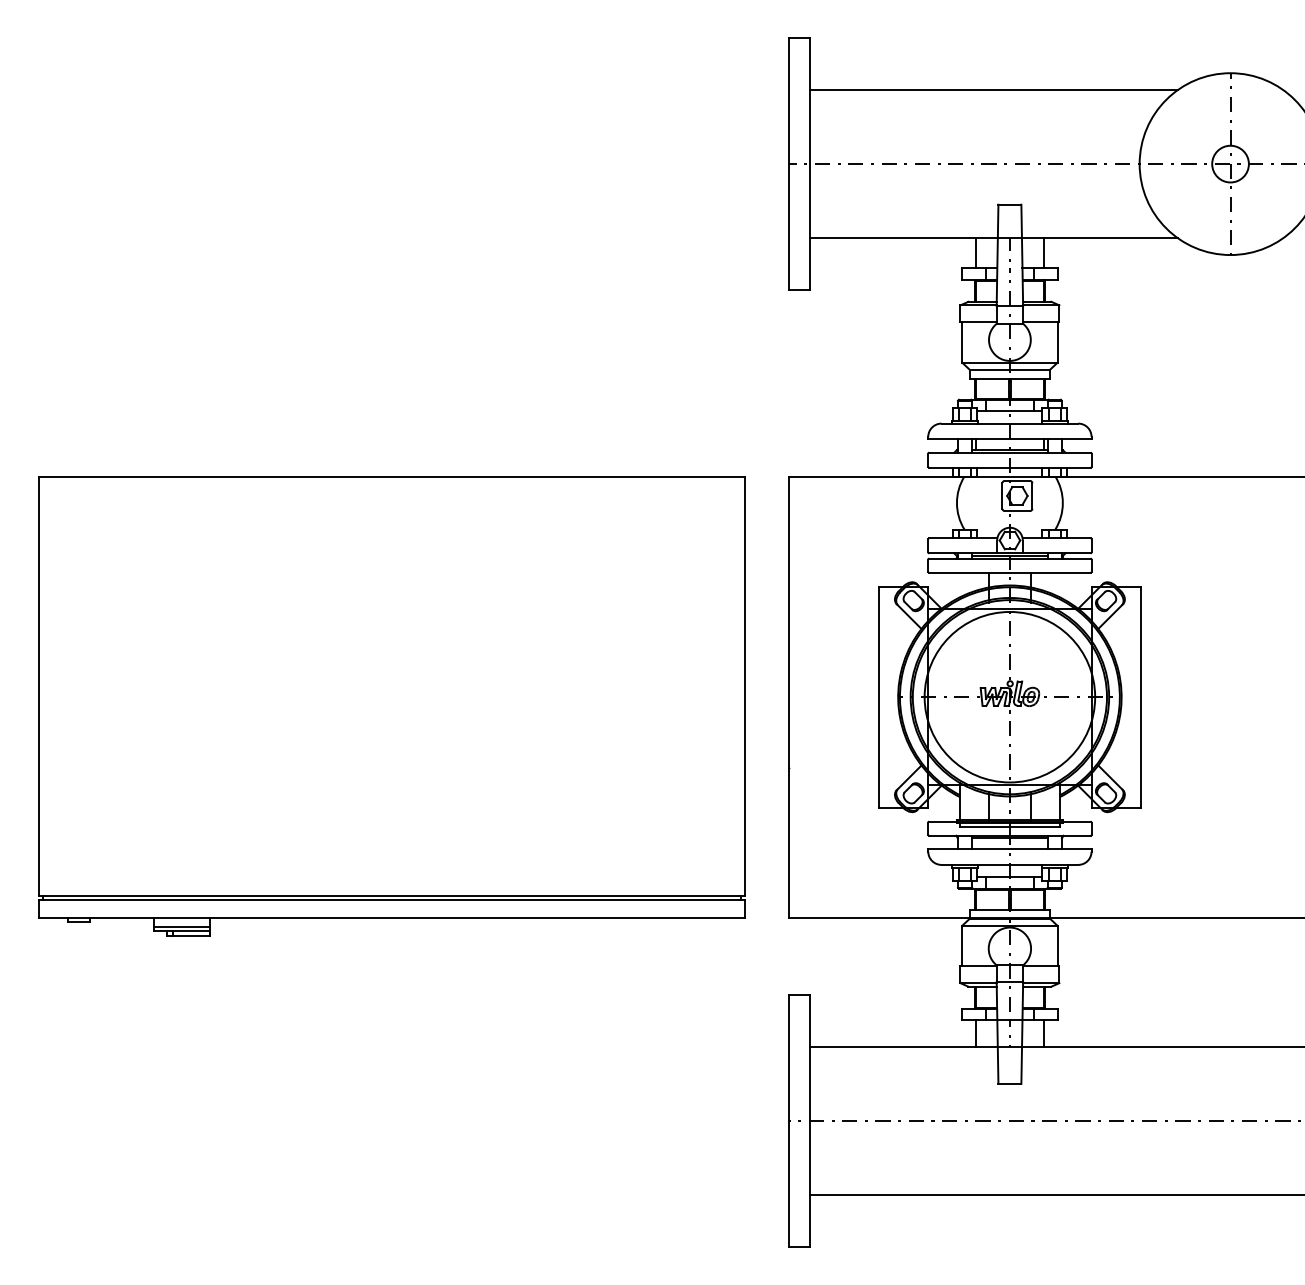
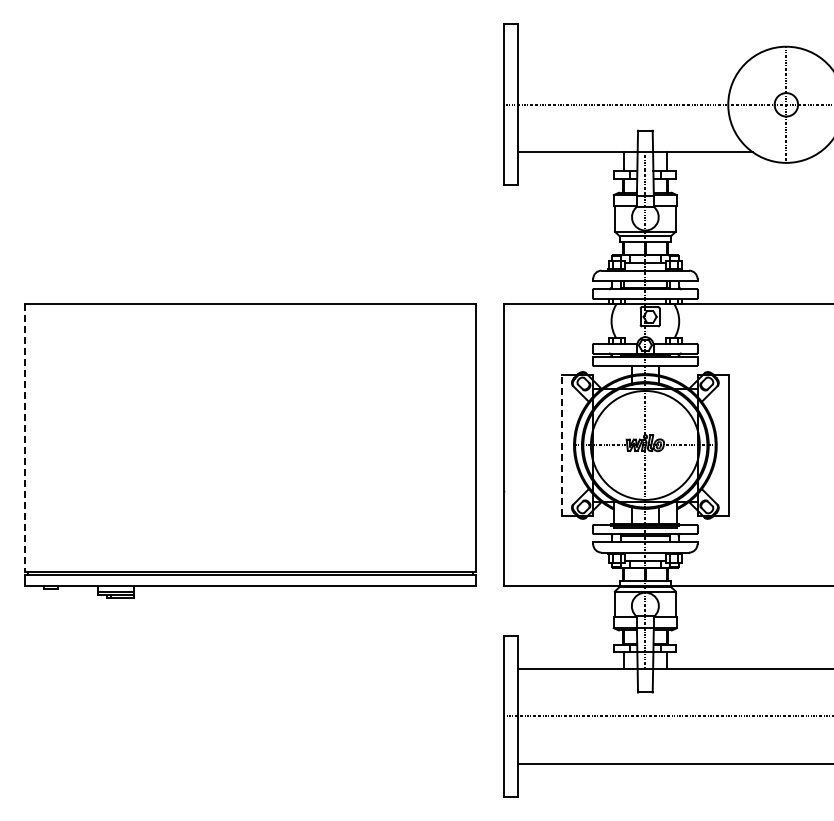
line: (992, 90) -> (634, 57), removed
line: (39, 686) -> (25, 438), solid -> dashed
line: (878, 695) -> (561, 444), solid -> dashed

